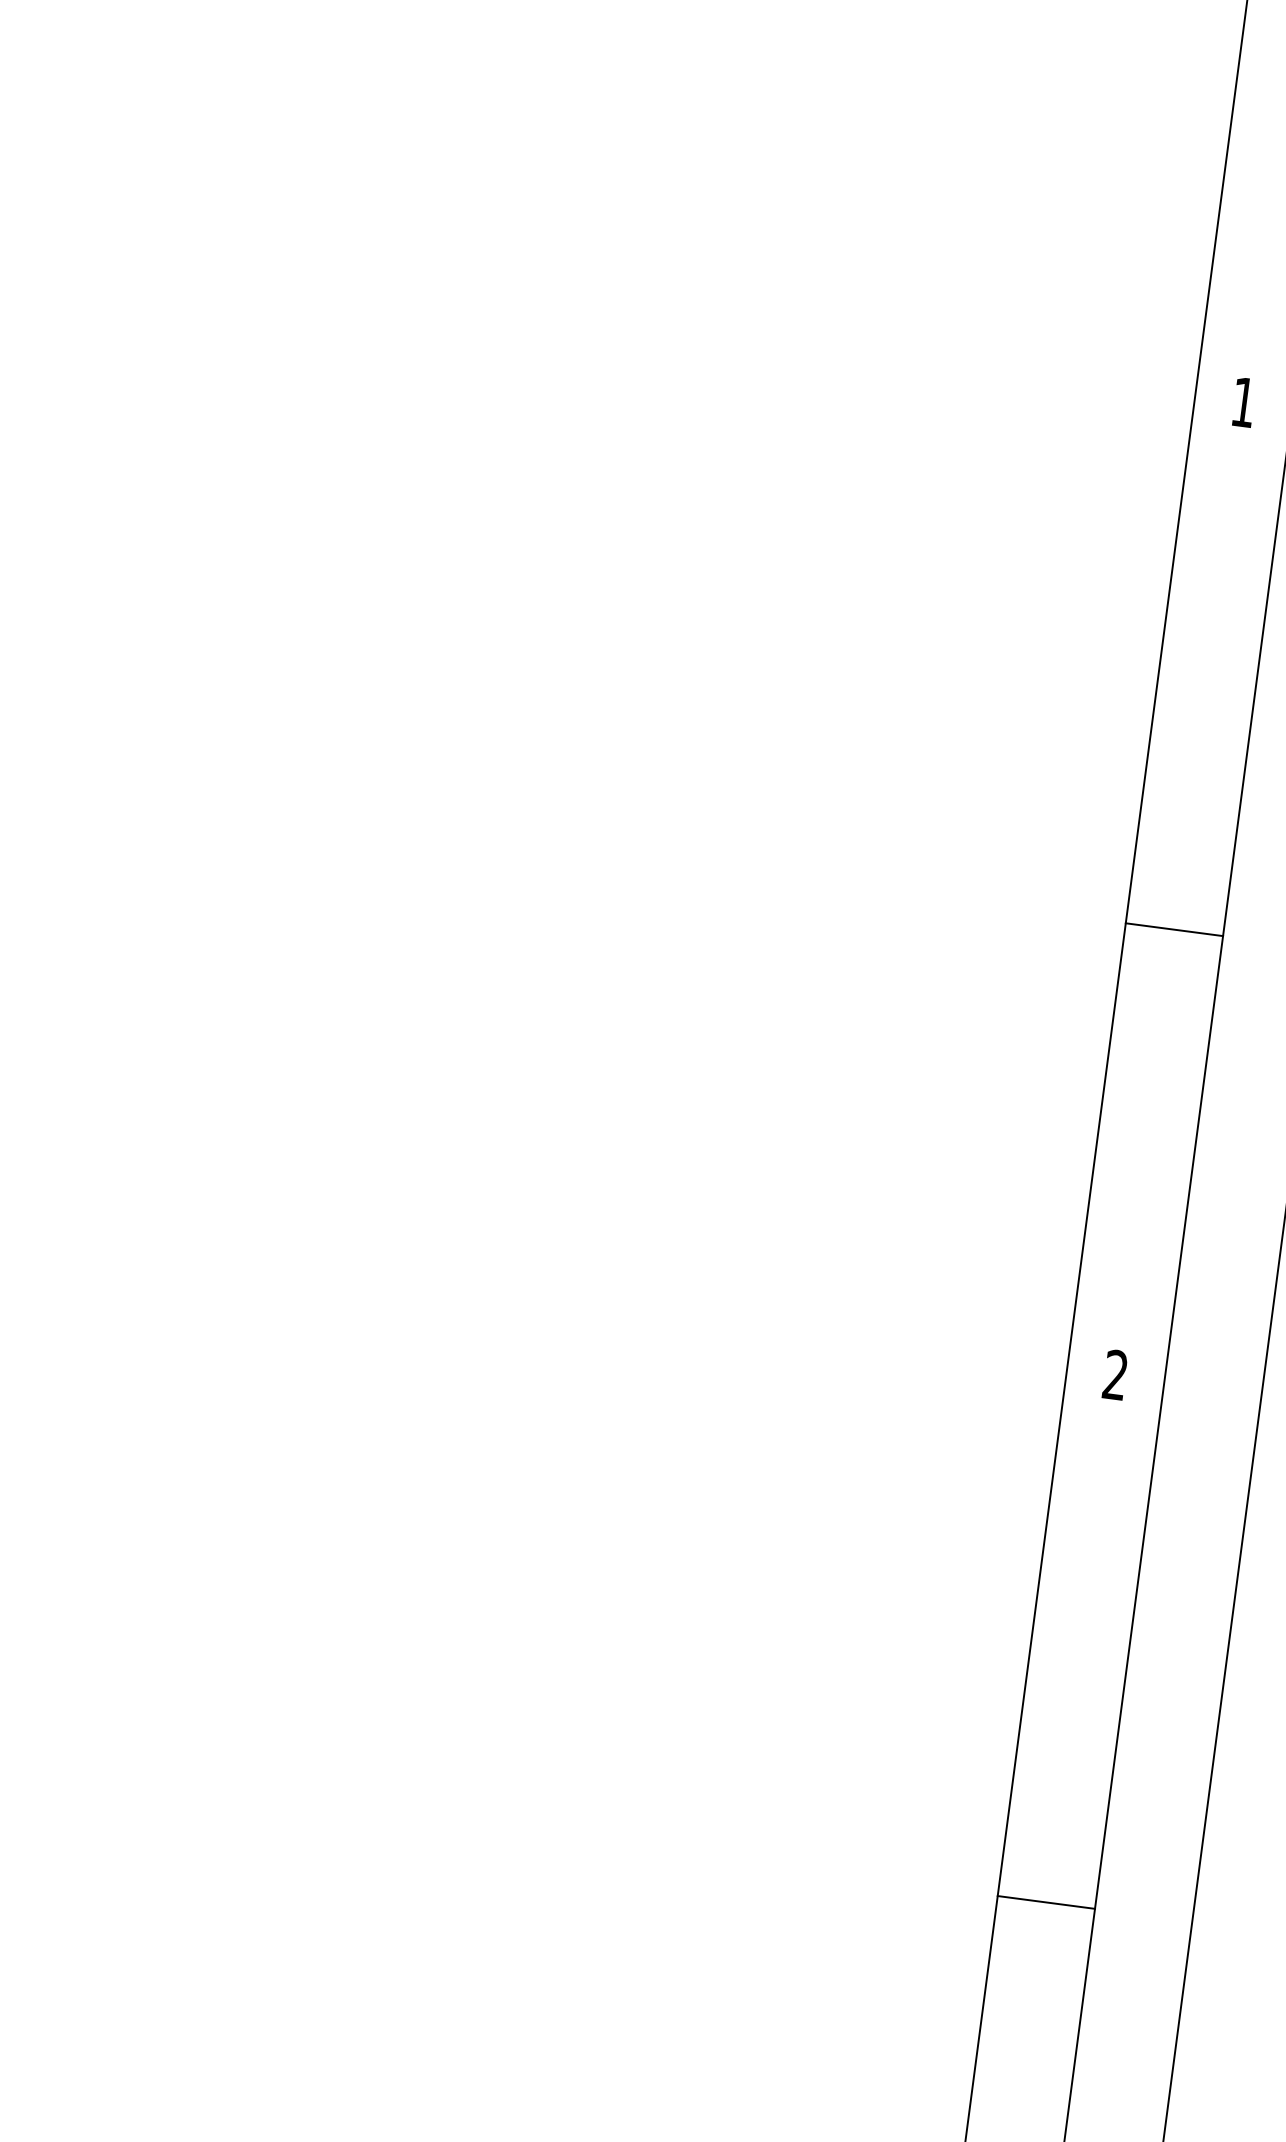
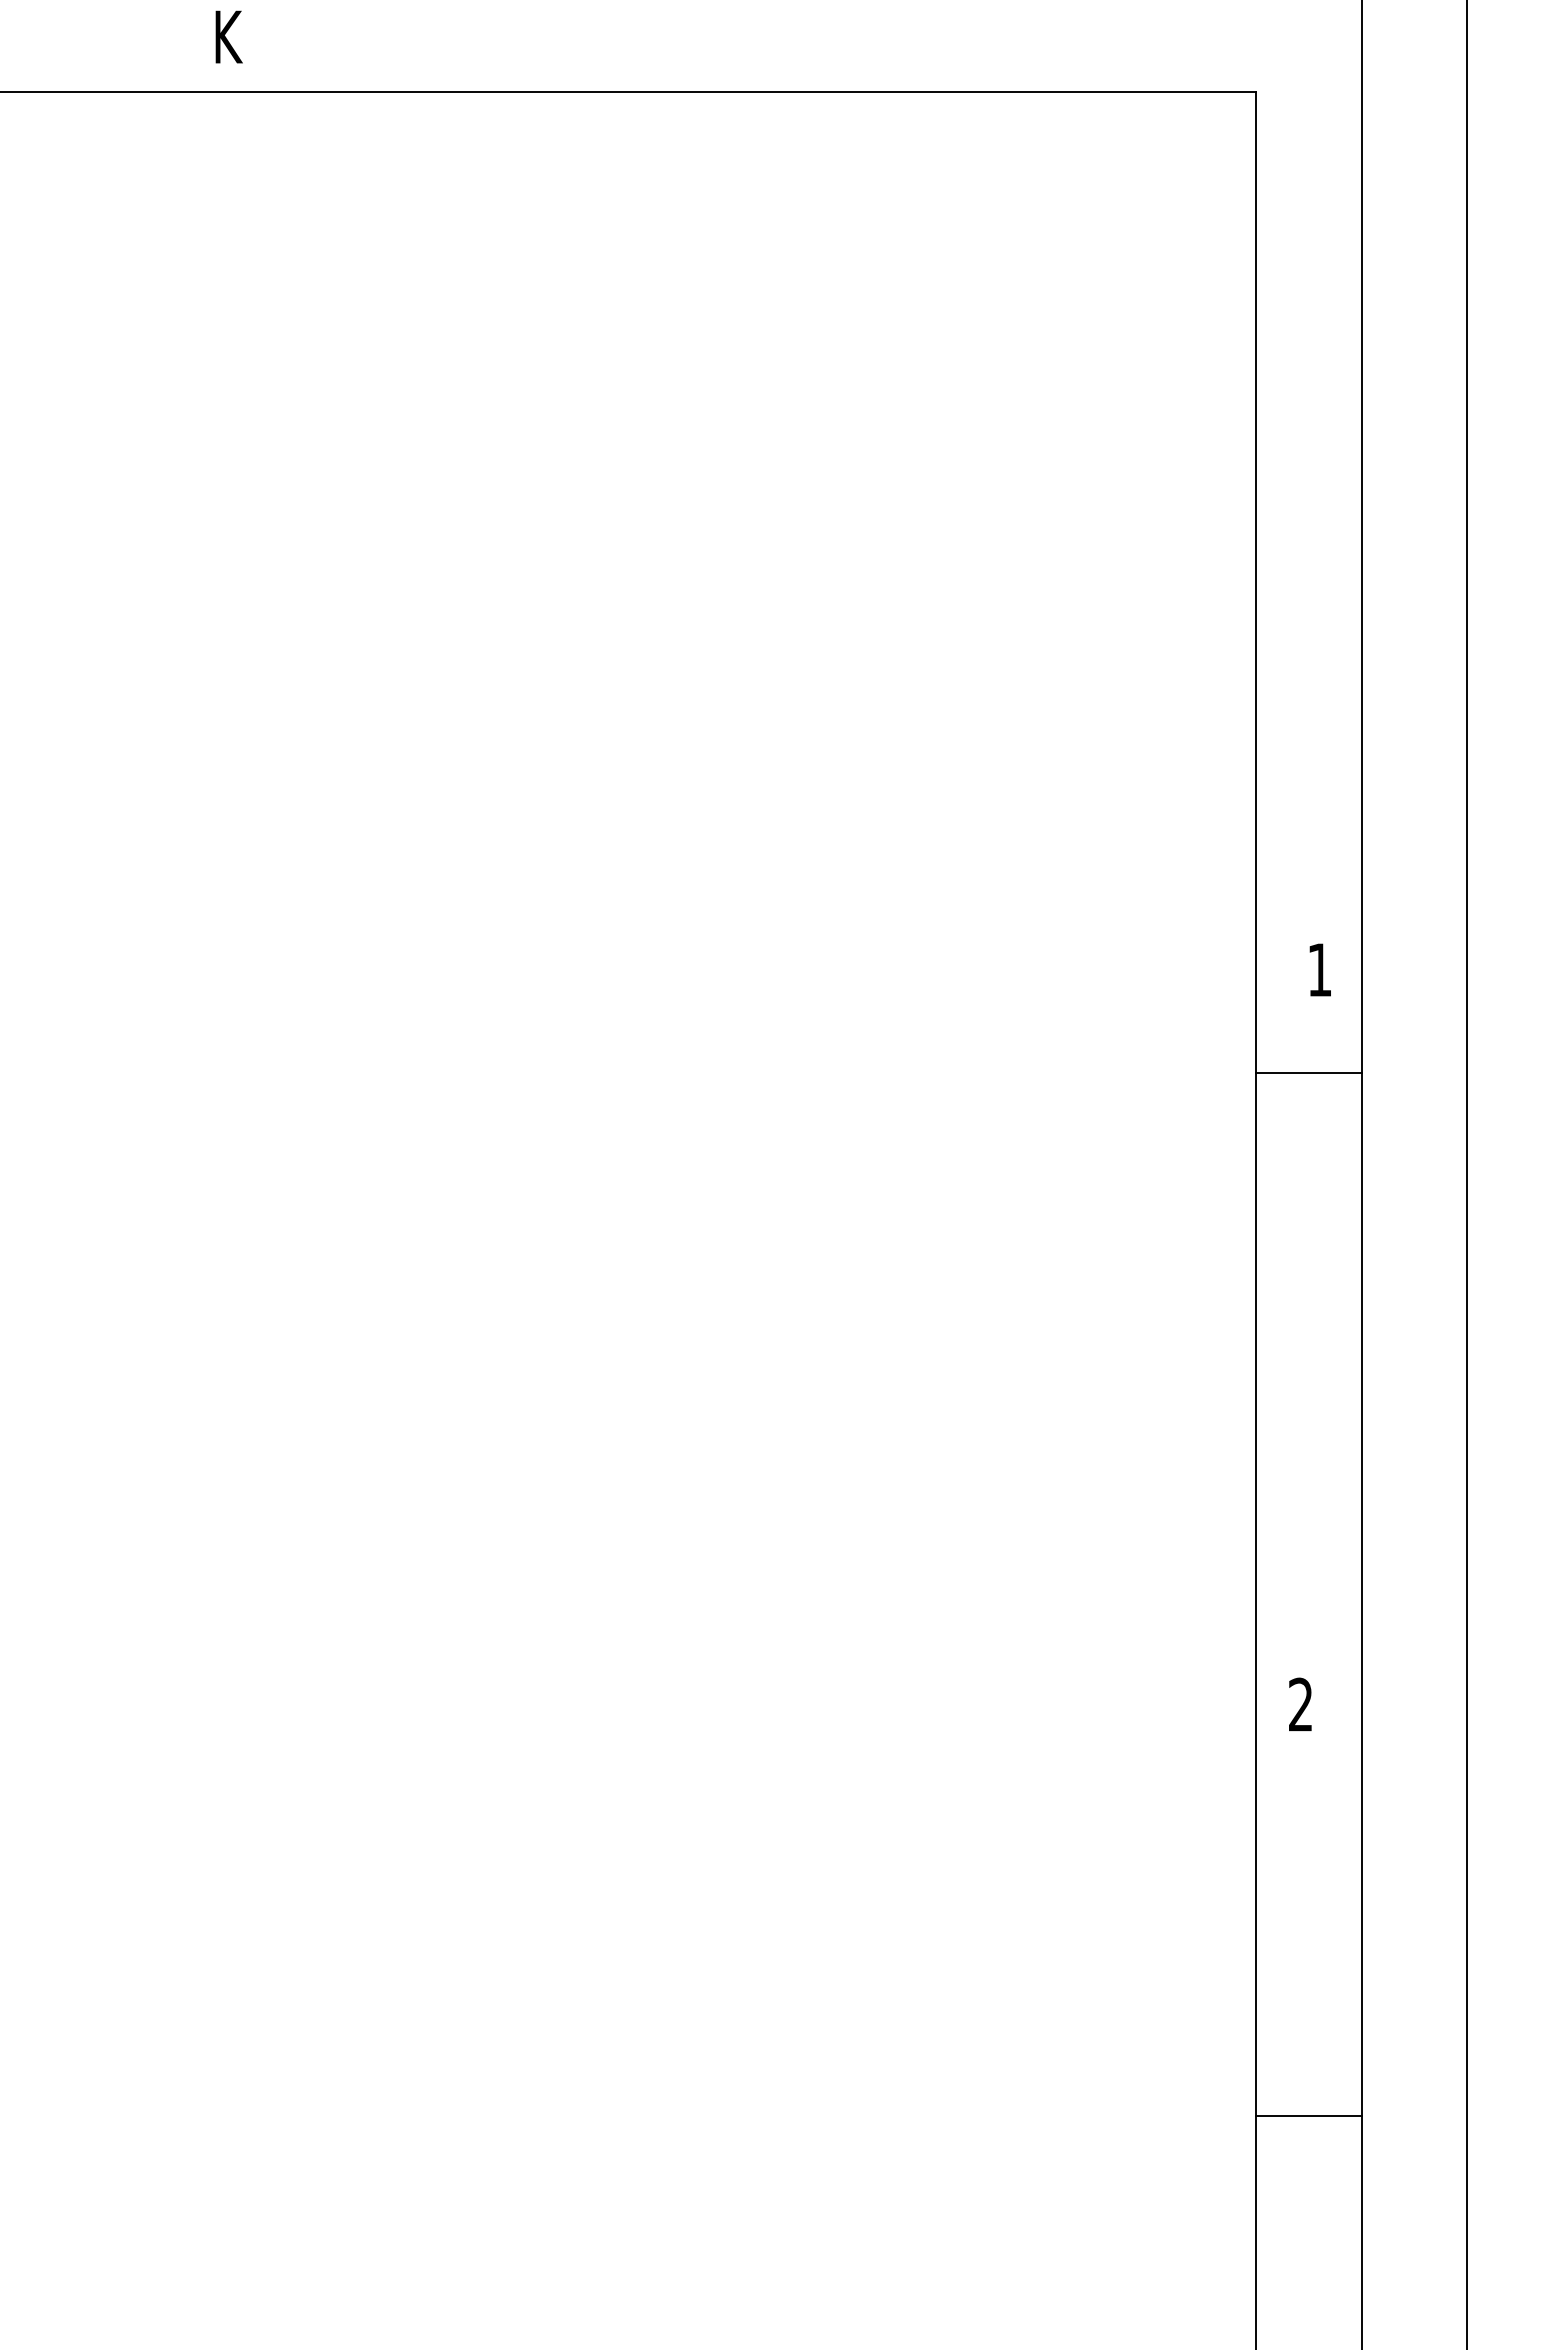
text: (1243, 401) -> (1319, 969), moved
line: (1174, 929) -> (1308, 1072), moved
text: (1115, 1373) -> (1300, 1703), moved
line: (1045, 1902) -> (1308, 2116), moved

